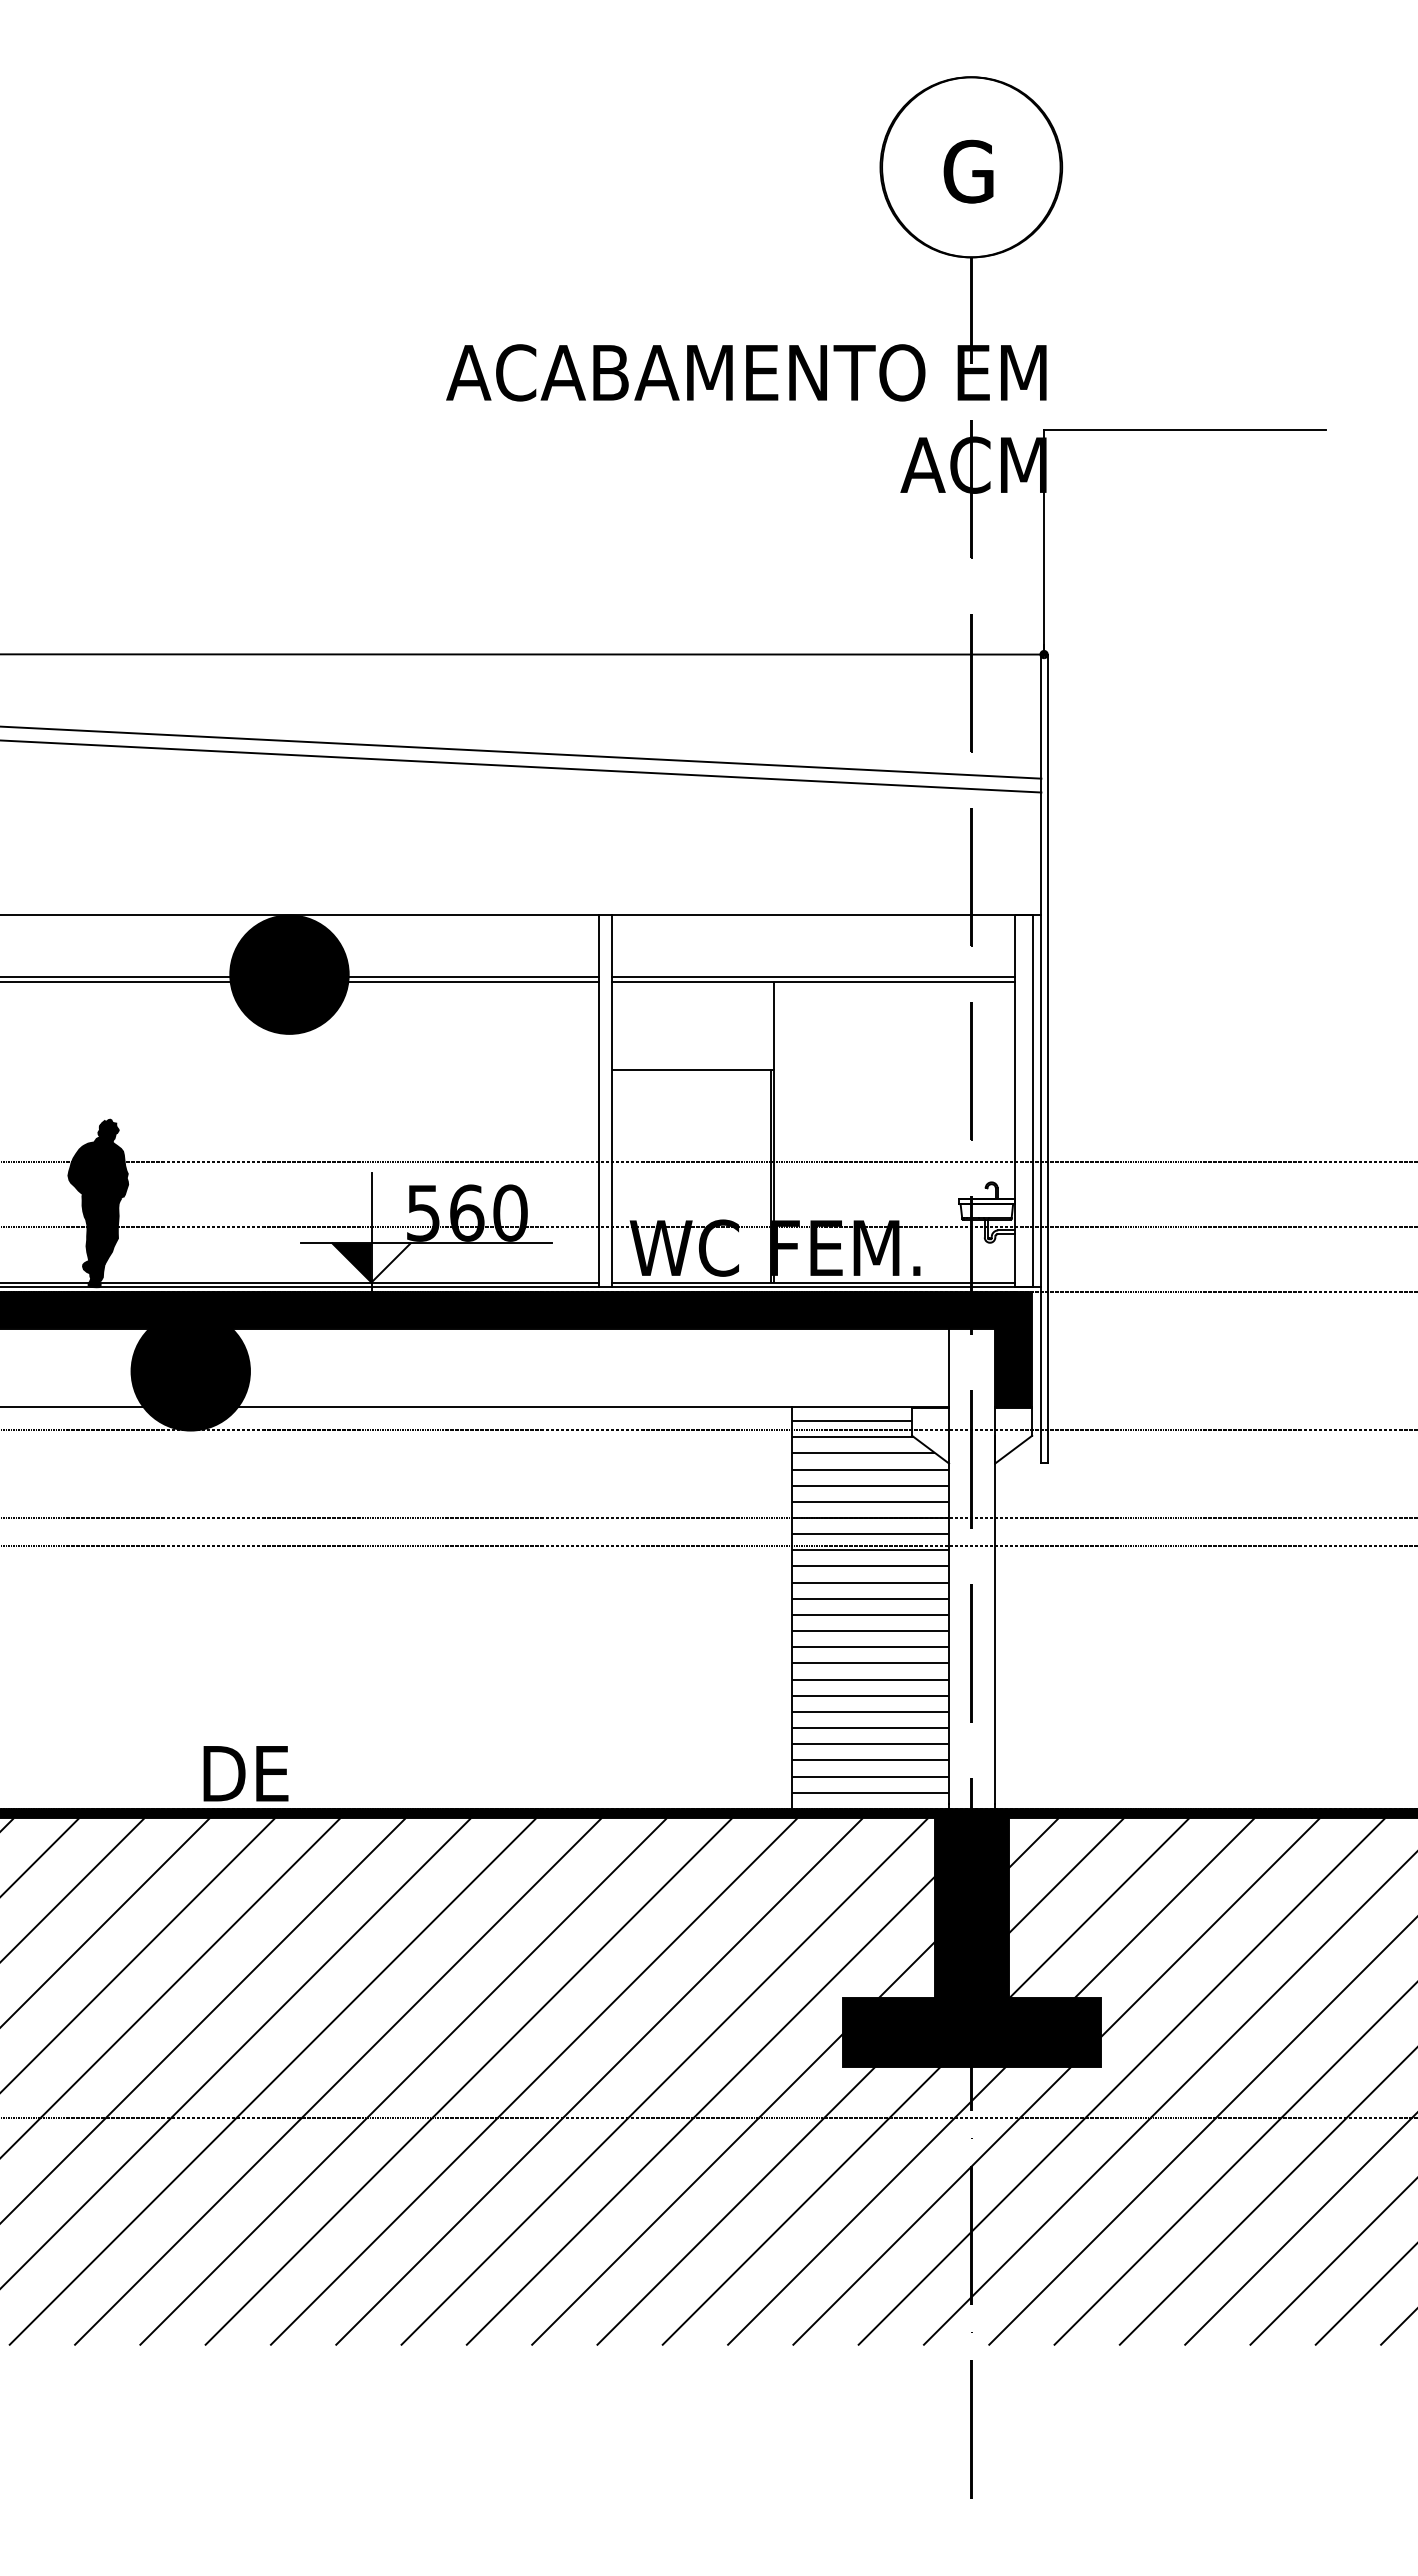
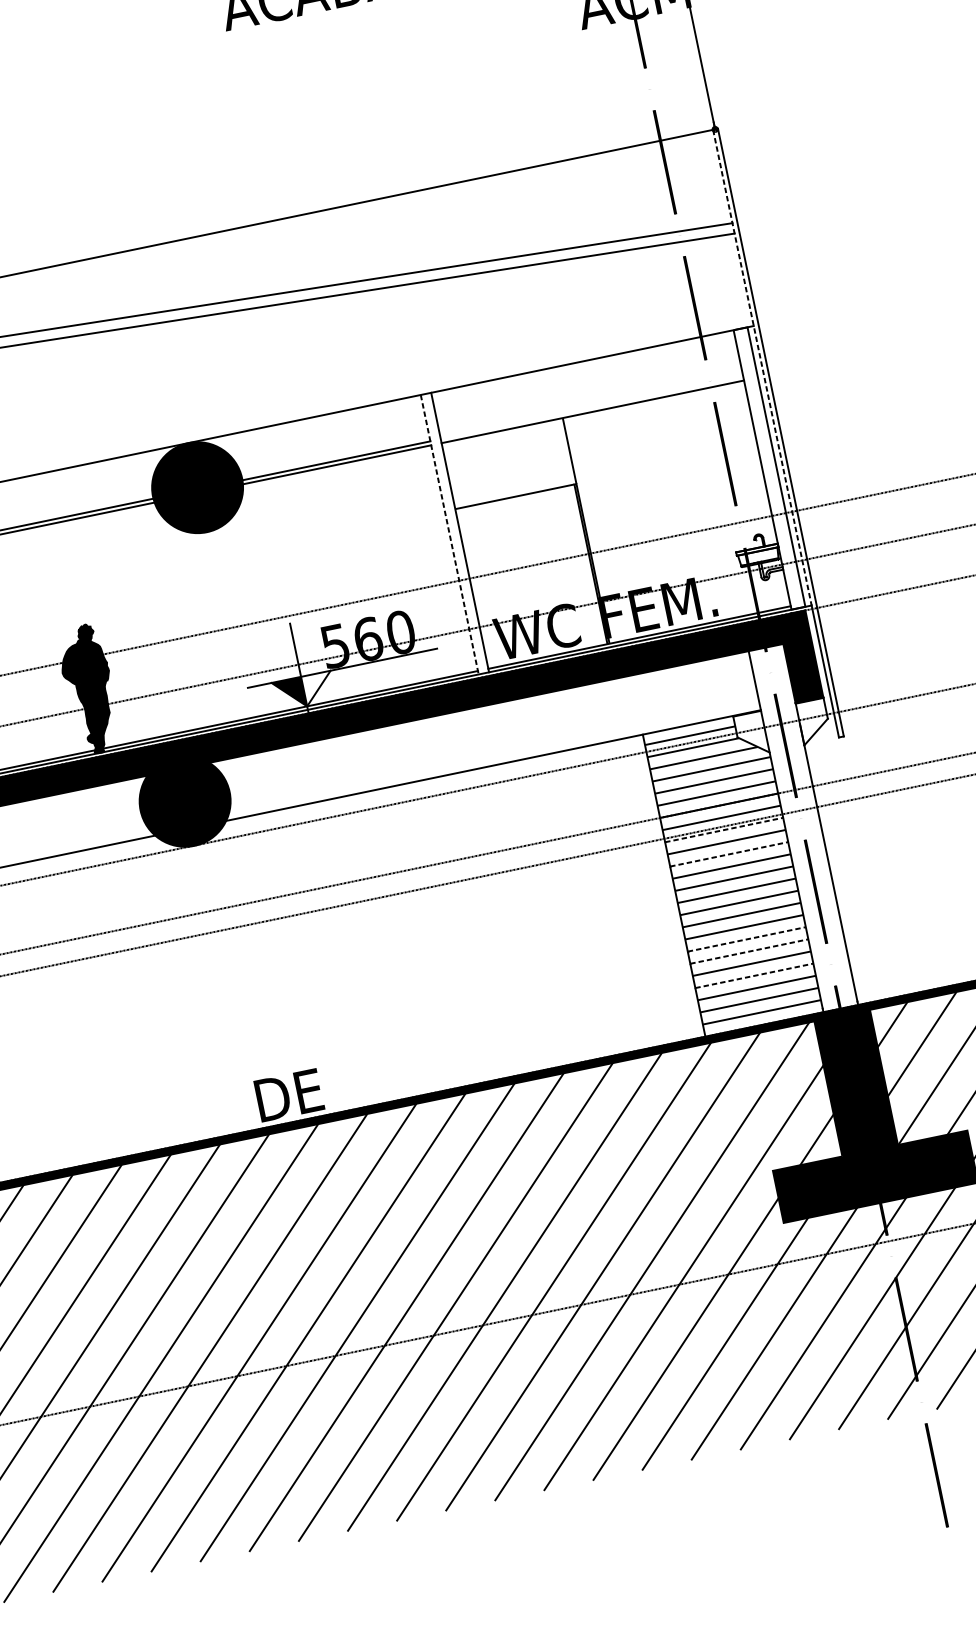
line: (1041, 971) -> (762, 368), solid -> dashed
line: (813, 977) -> (592, 408), removed
line: (598, 1101) -> (449, 534), solid -> dashed
line: (870, 1550) -> (724, 830), solid -> dashed
line: (870, 1582) -> (729, 854), solid -> dashed
line: (870, 1695) -> (746, 939), solid -> dashed
line: (870, 1711) -> (749, 951), solid -> dashed
line: (870, 1744) -> (754, 976), solid -> dashed

